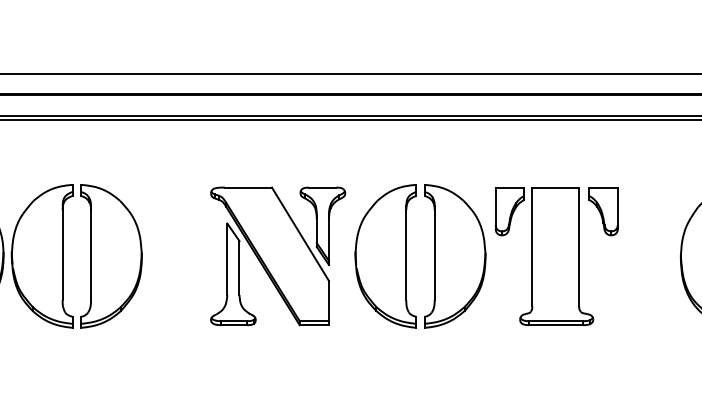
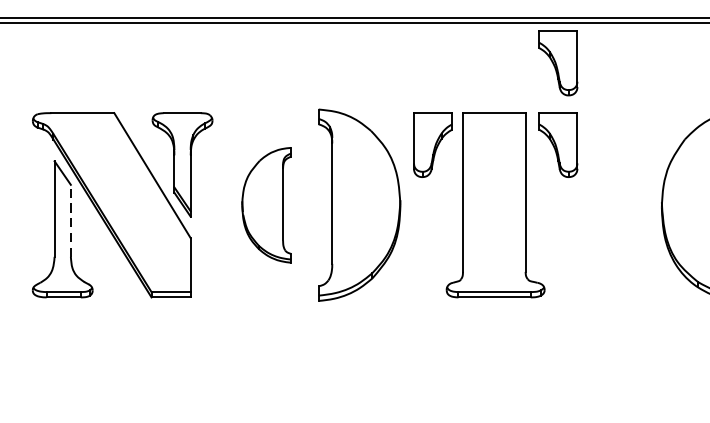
part: (603, 150) -> (558, 63), added
part: (385, 256) -> (266, 205), size x0.6
line: (239, 268) -> (70, 221), solid -> dashed

